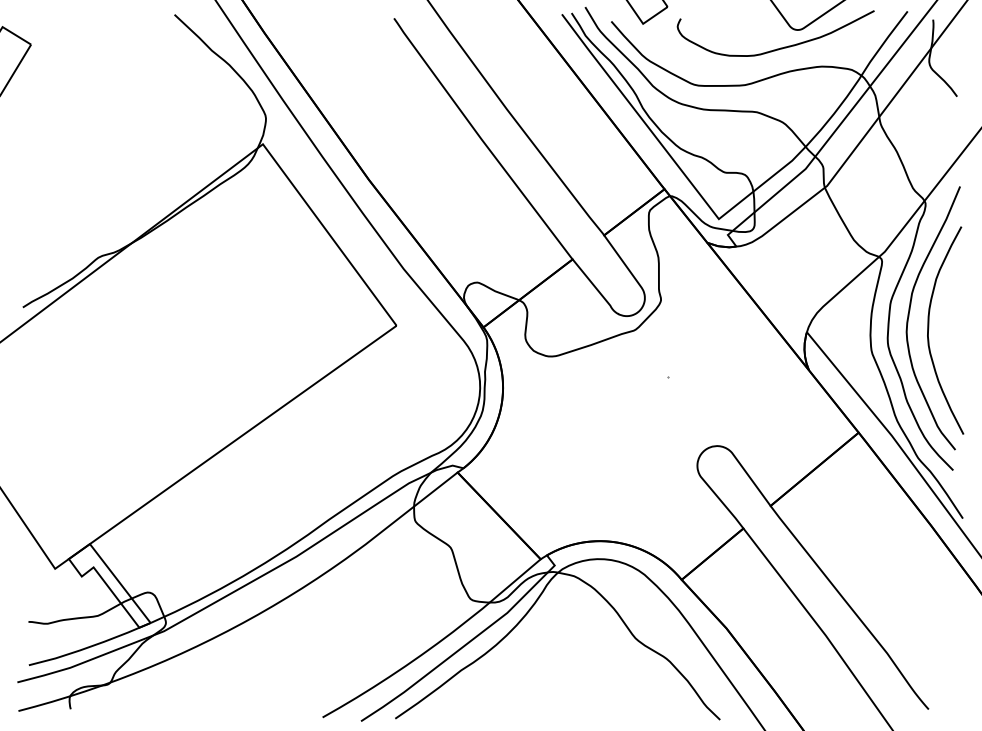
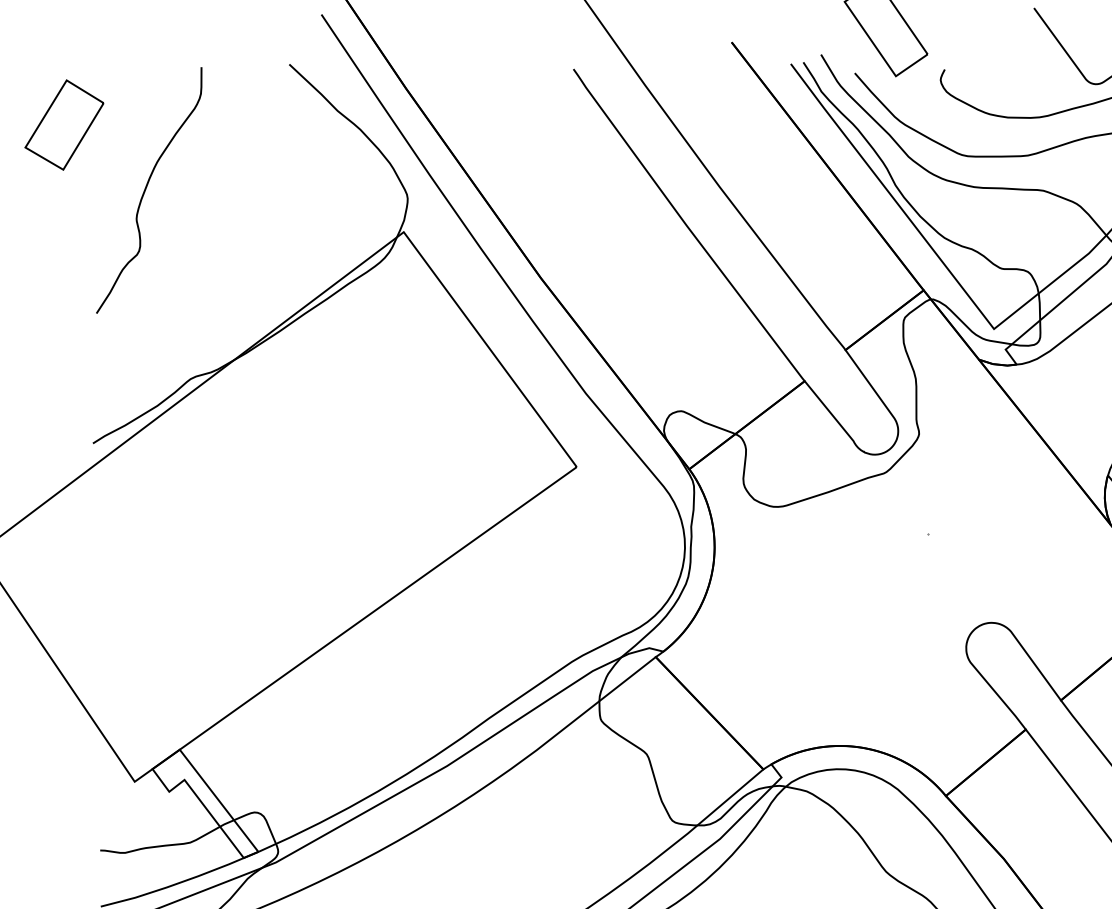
curve: (64, 111) -> (146, 189), added

